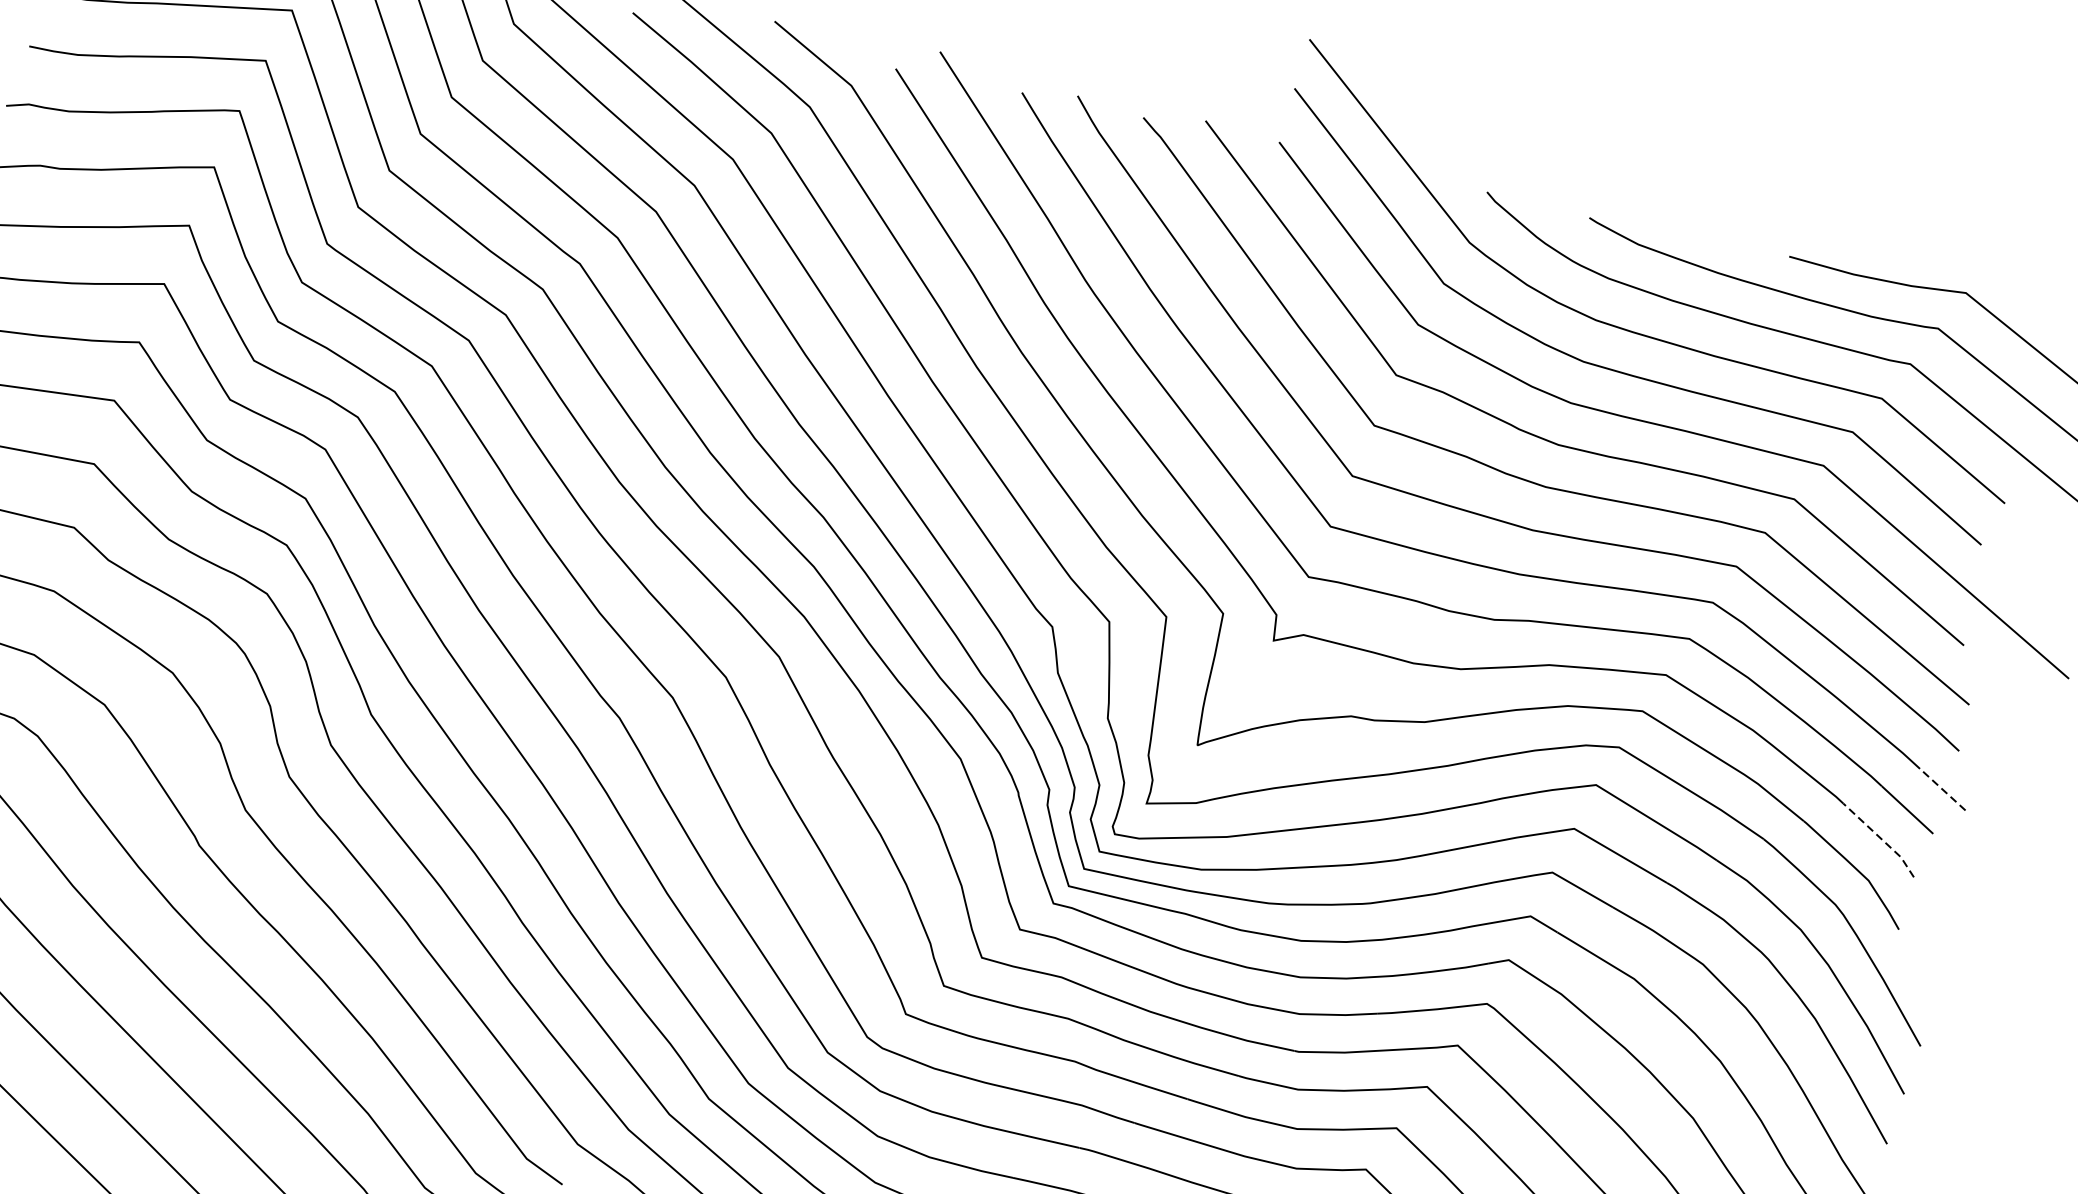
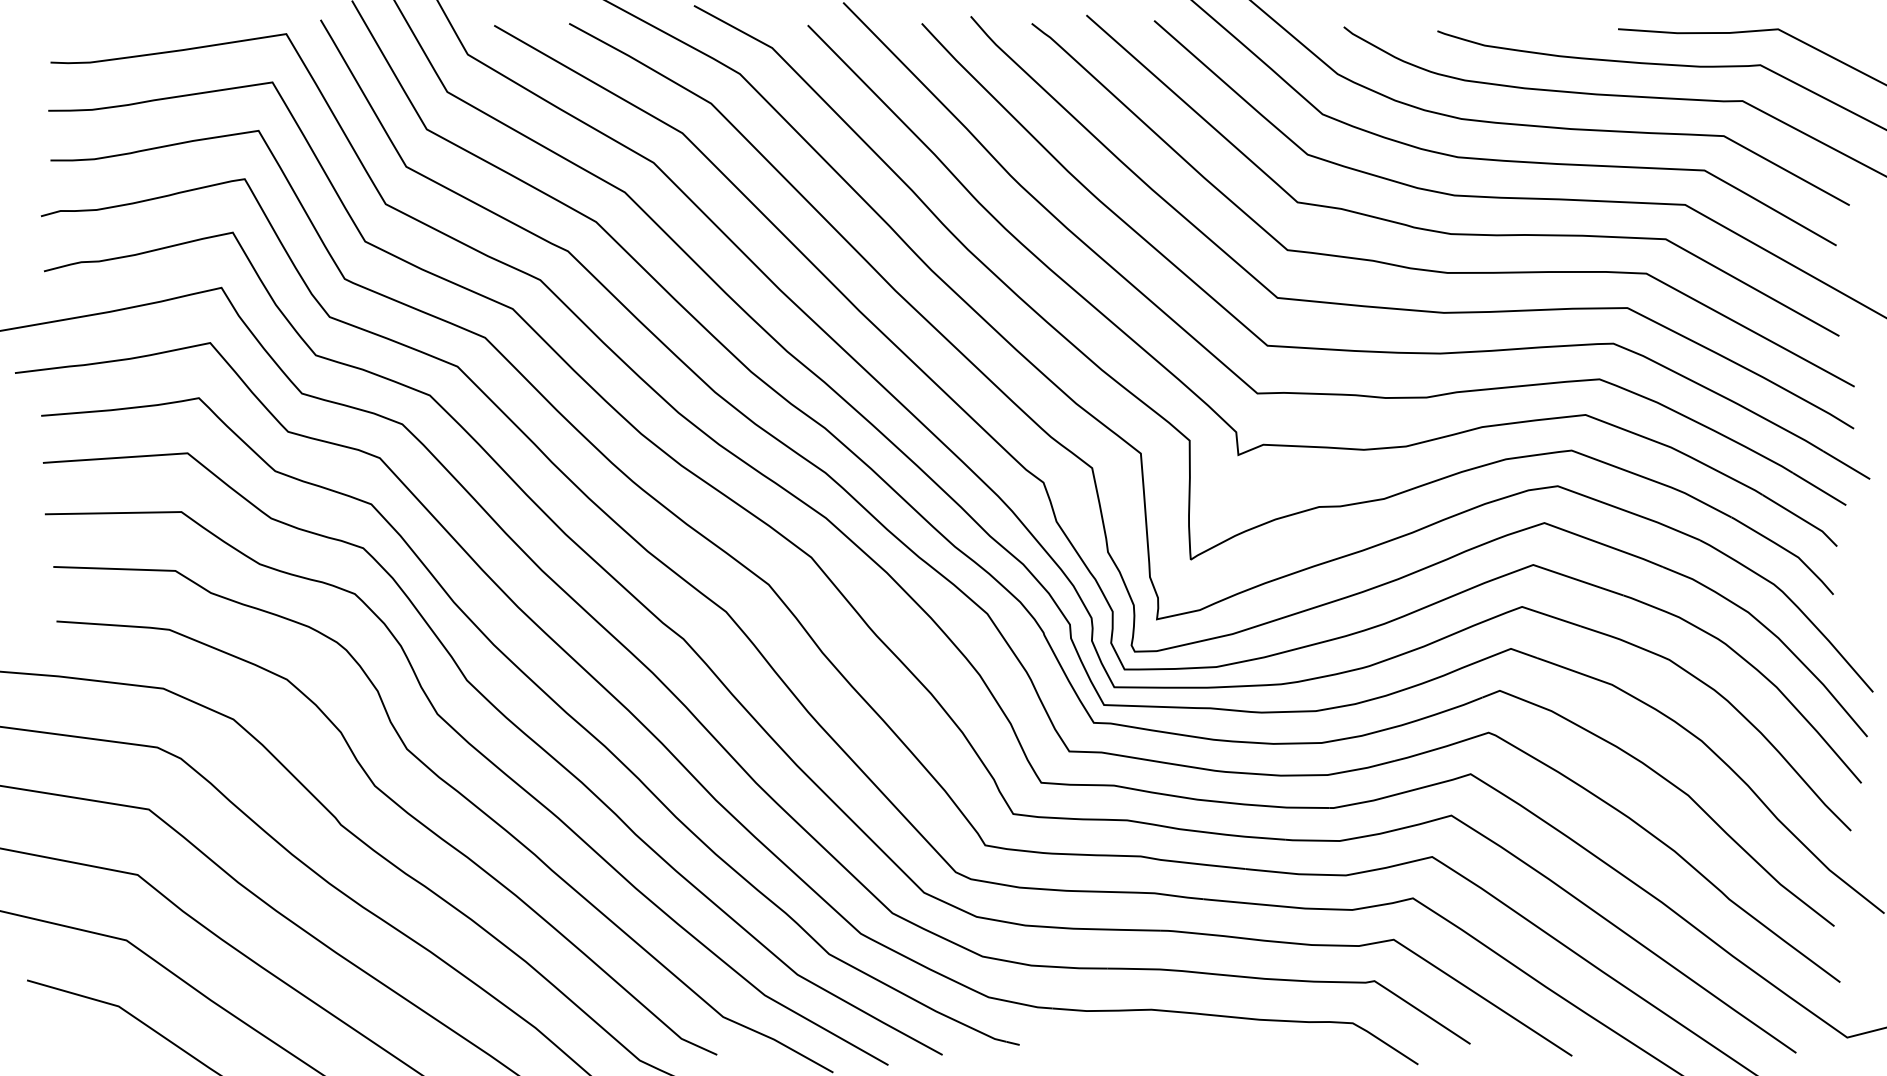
line: (1942, 788) -> (1846, 464), dashed -> solid
line: (1881, 839) -> (1802, 519), dashed -> solid

